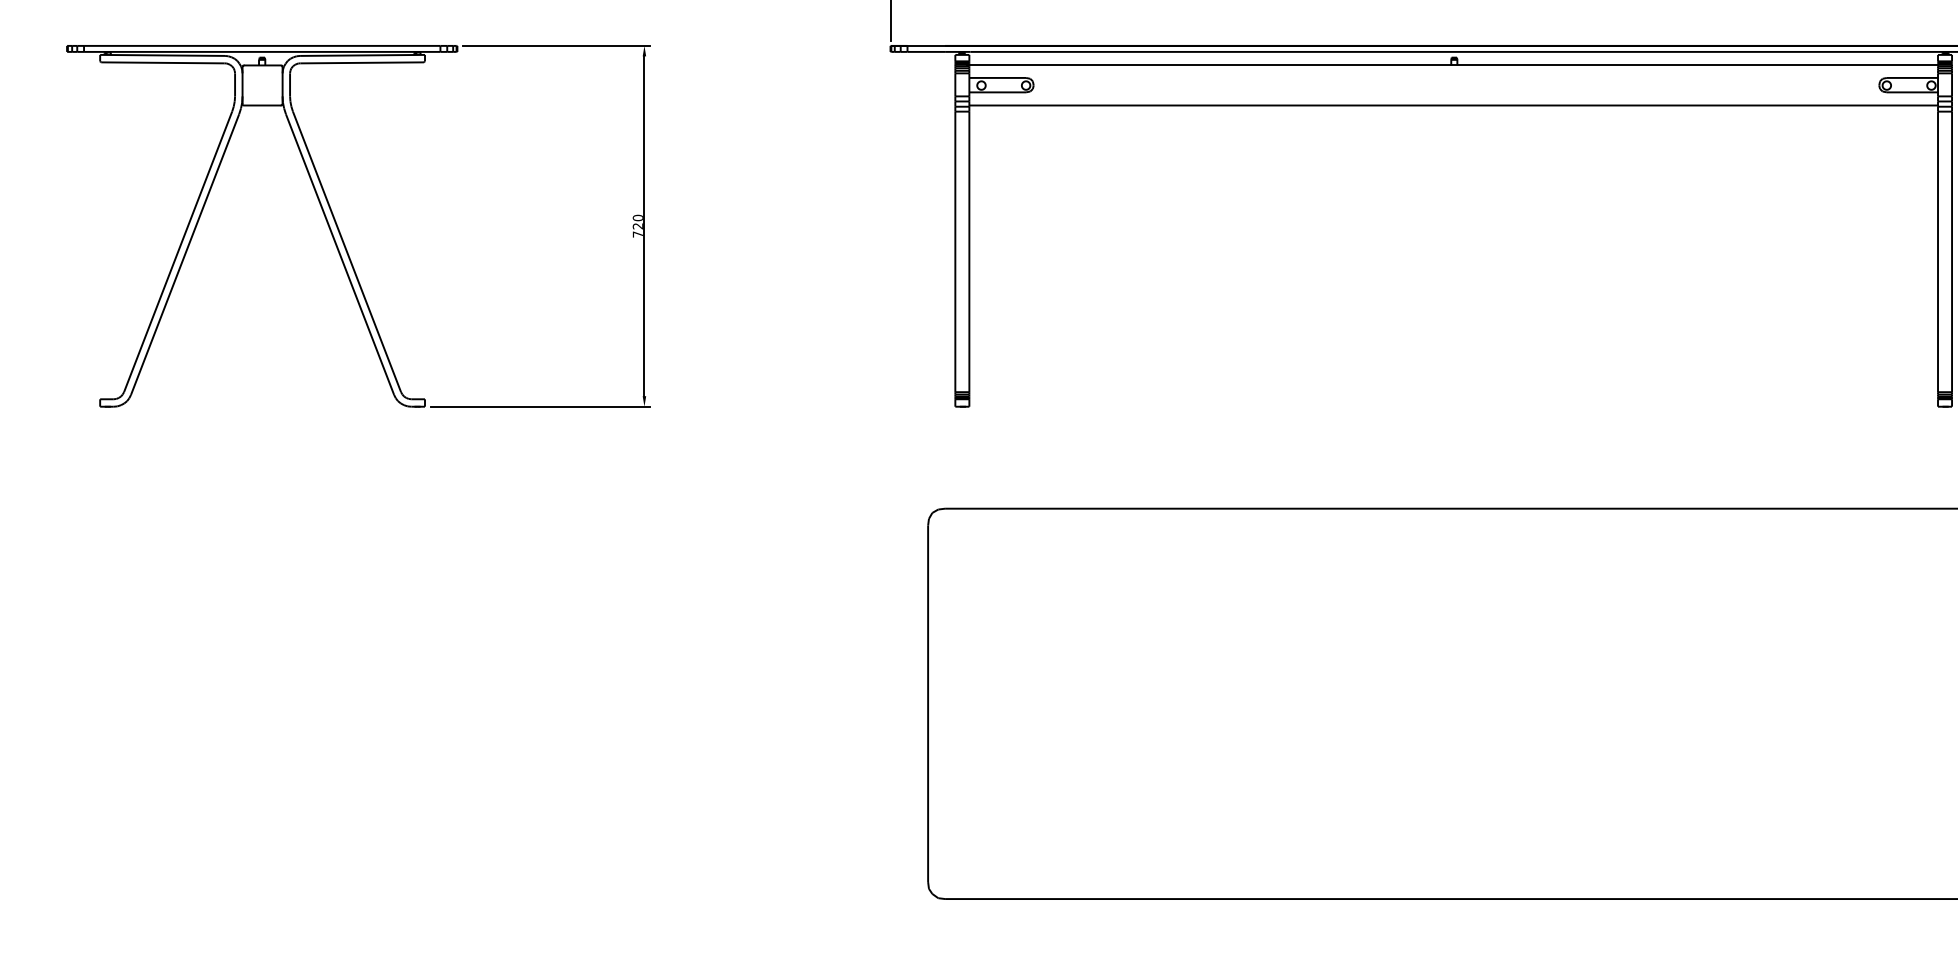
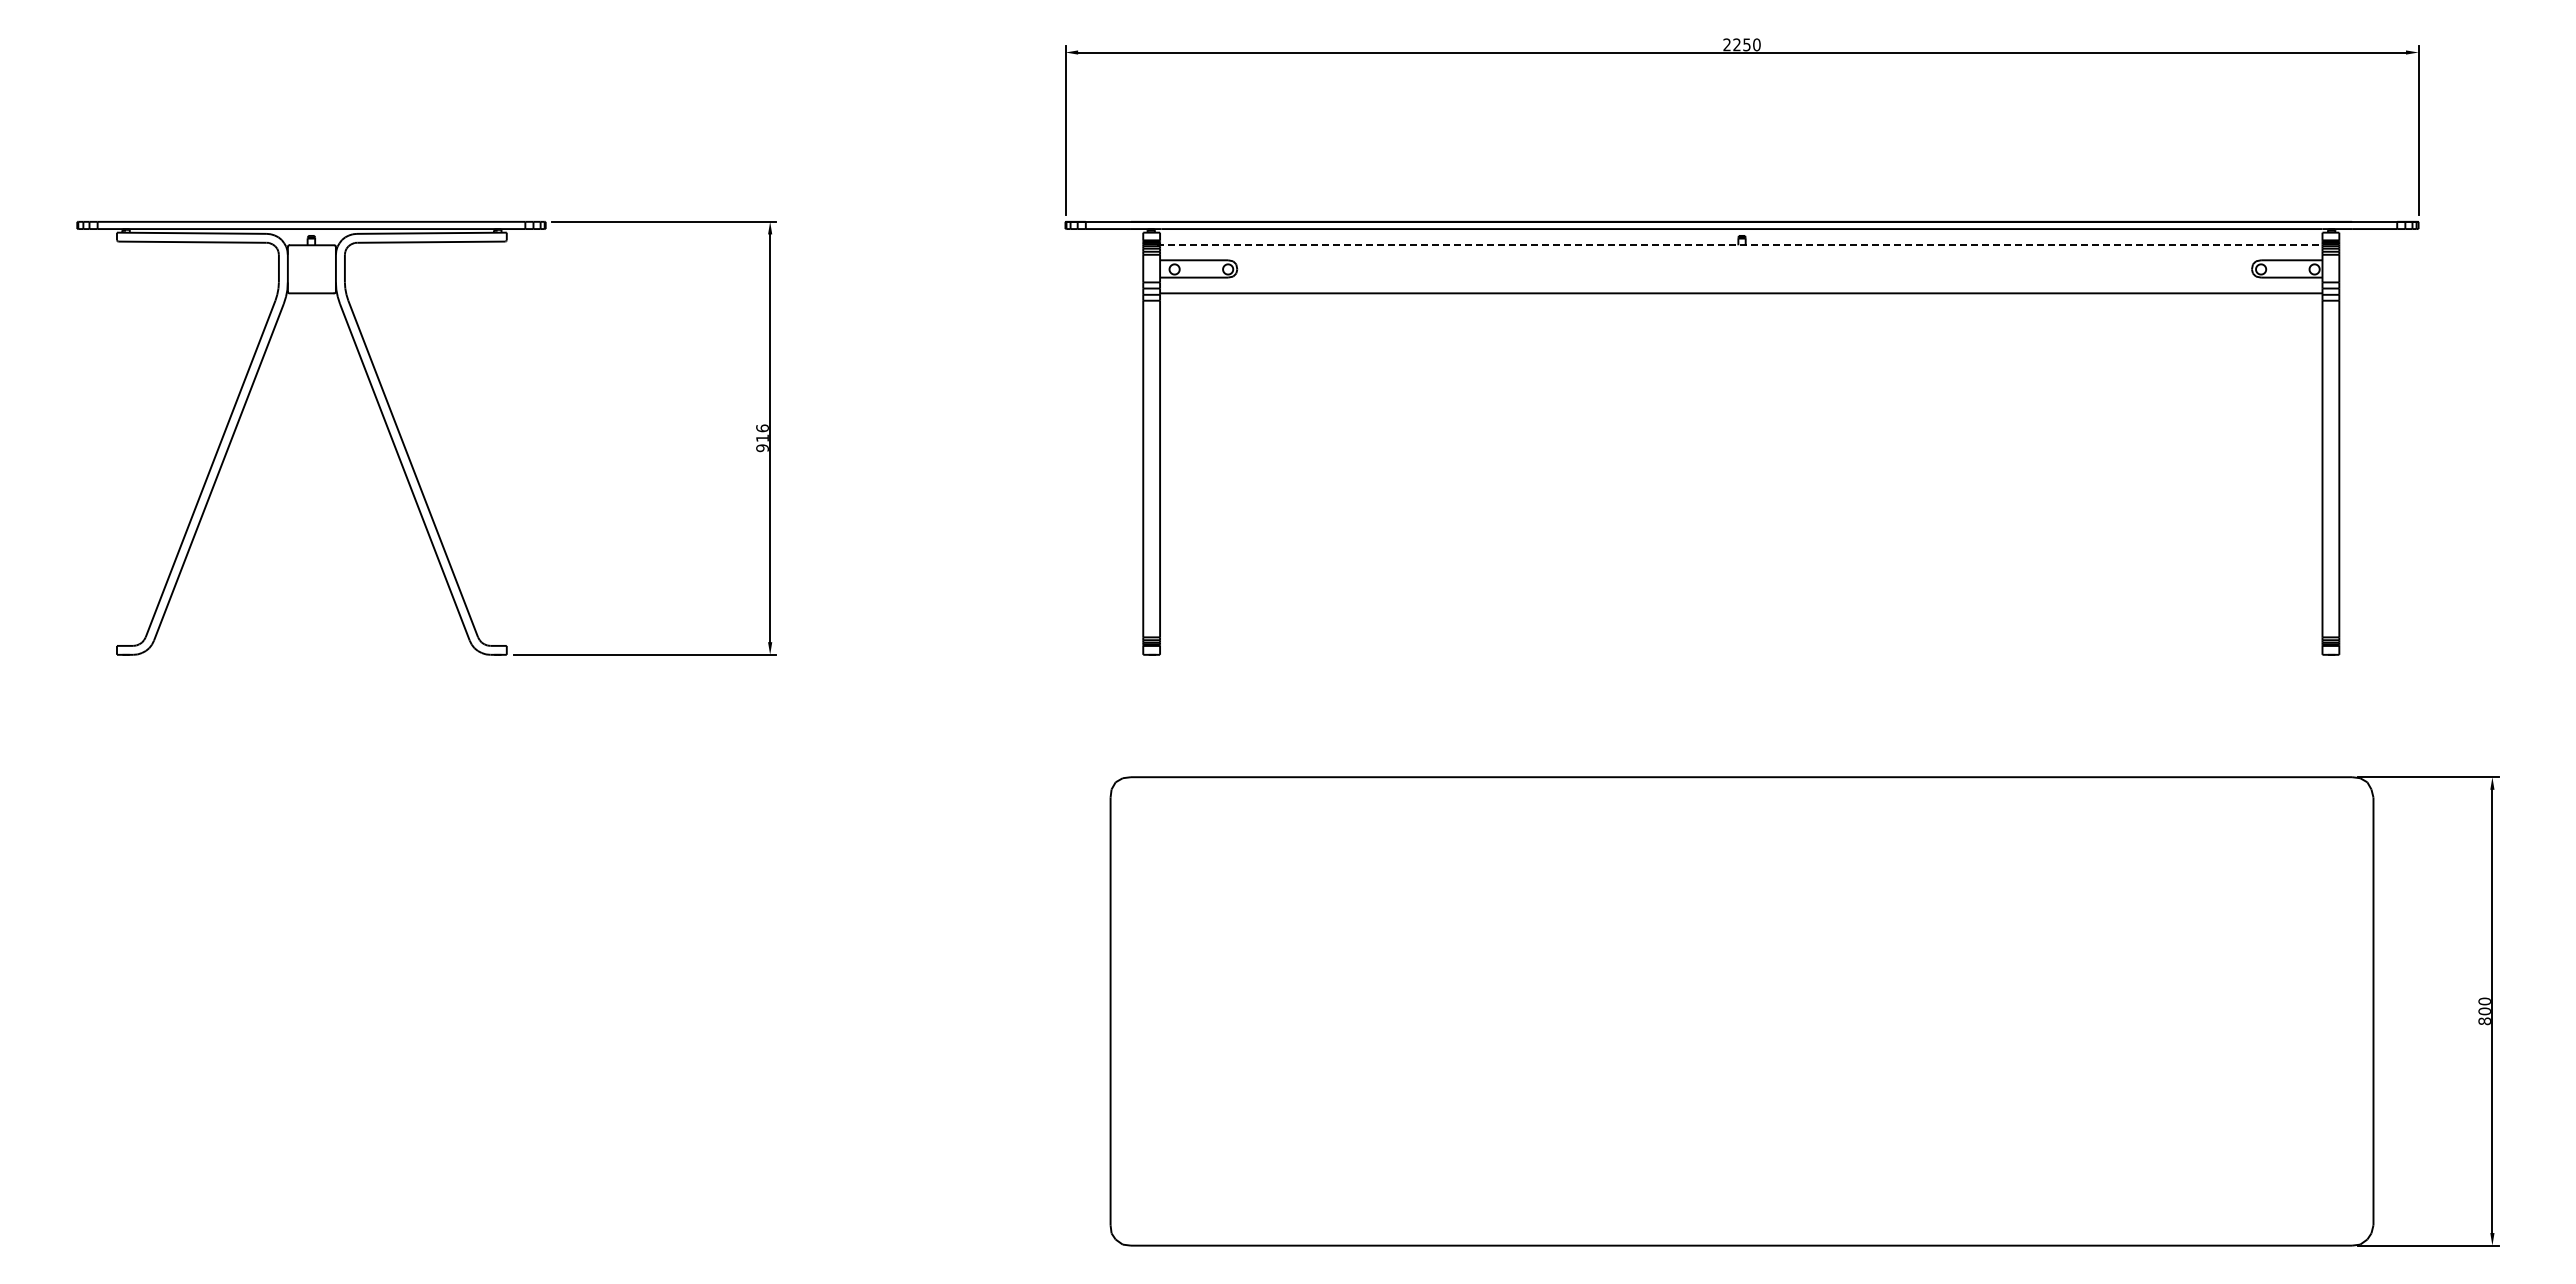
line: (1452, 65) -> (1739, 245), solid -> dashed
text: (638, 226) -> (762, 438), 720 -> 916

